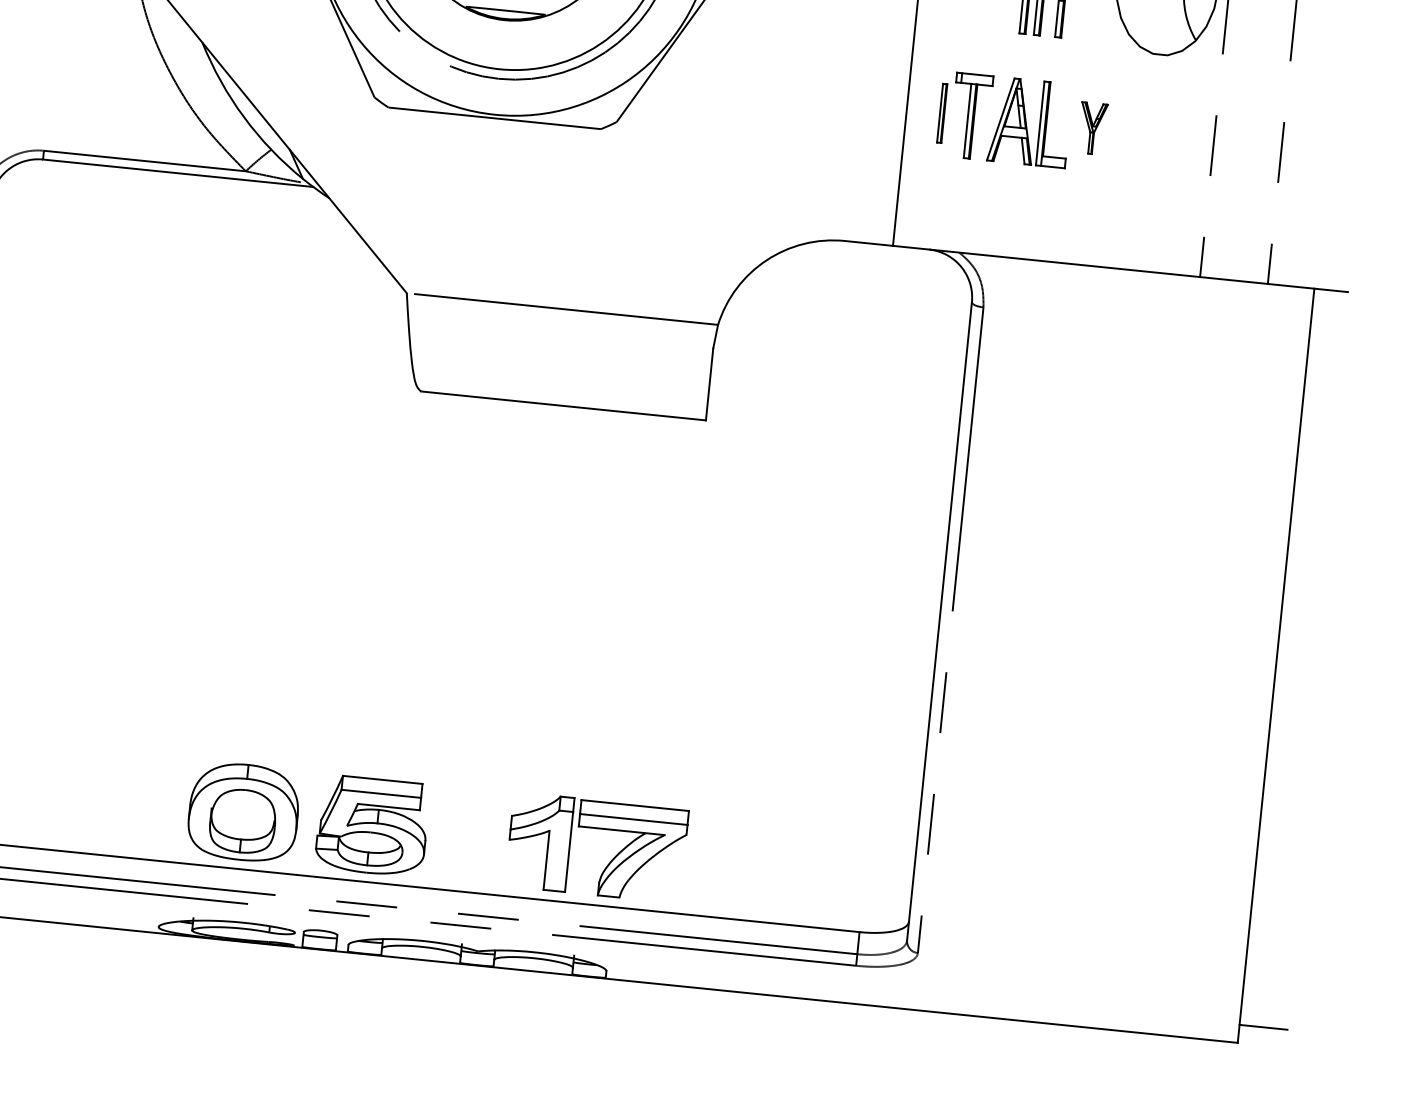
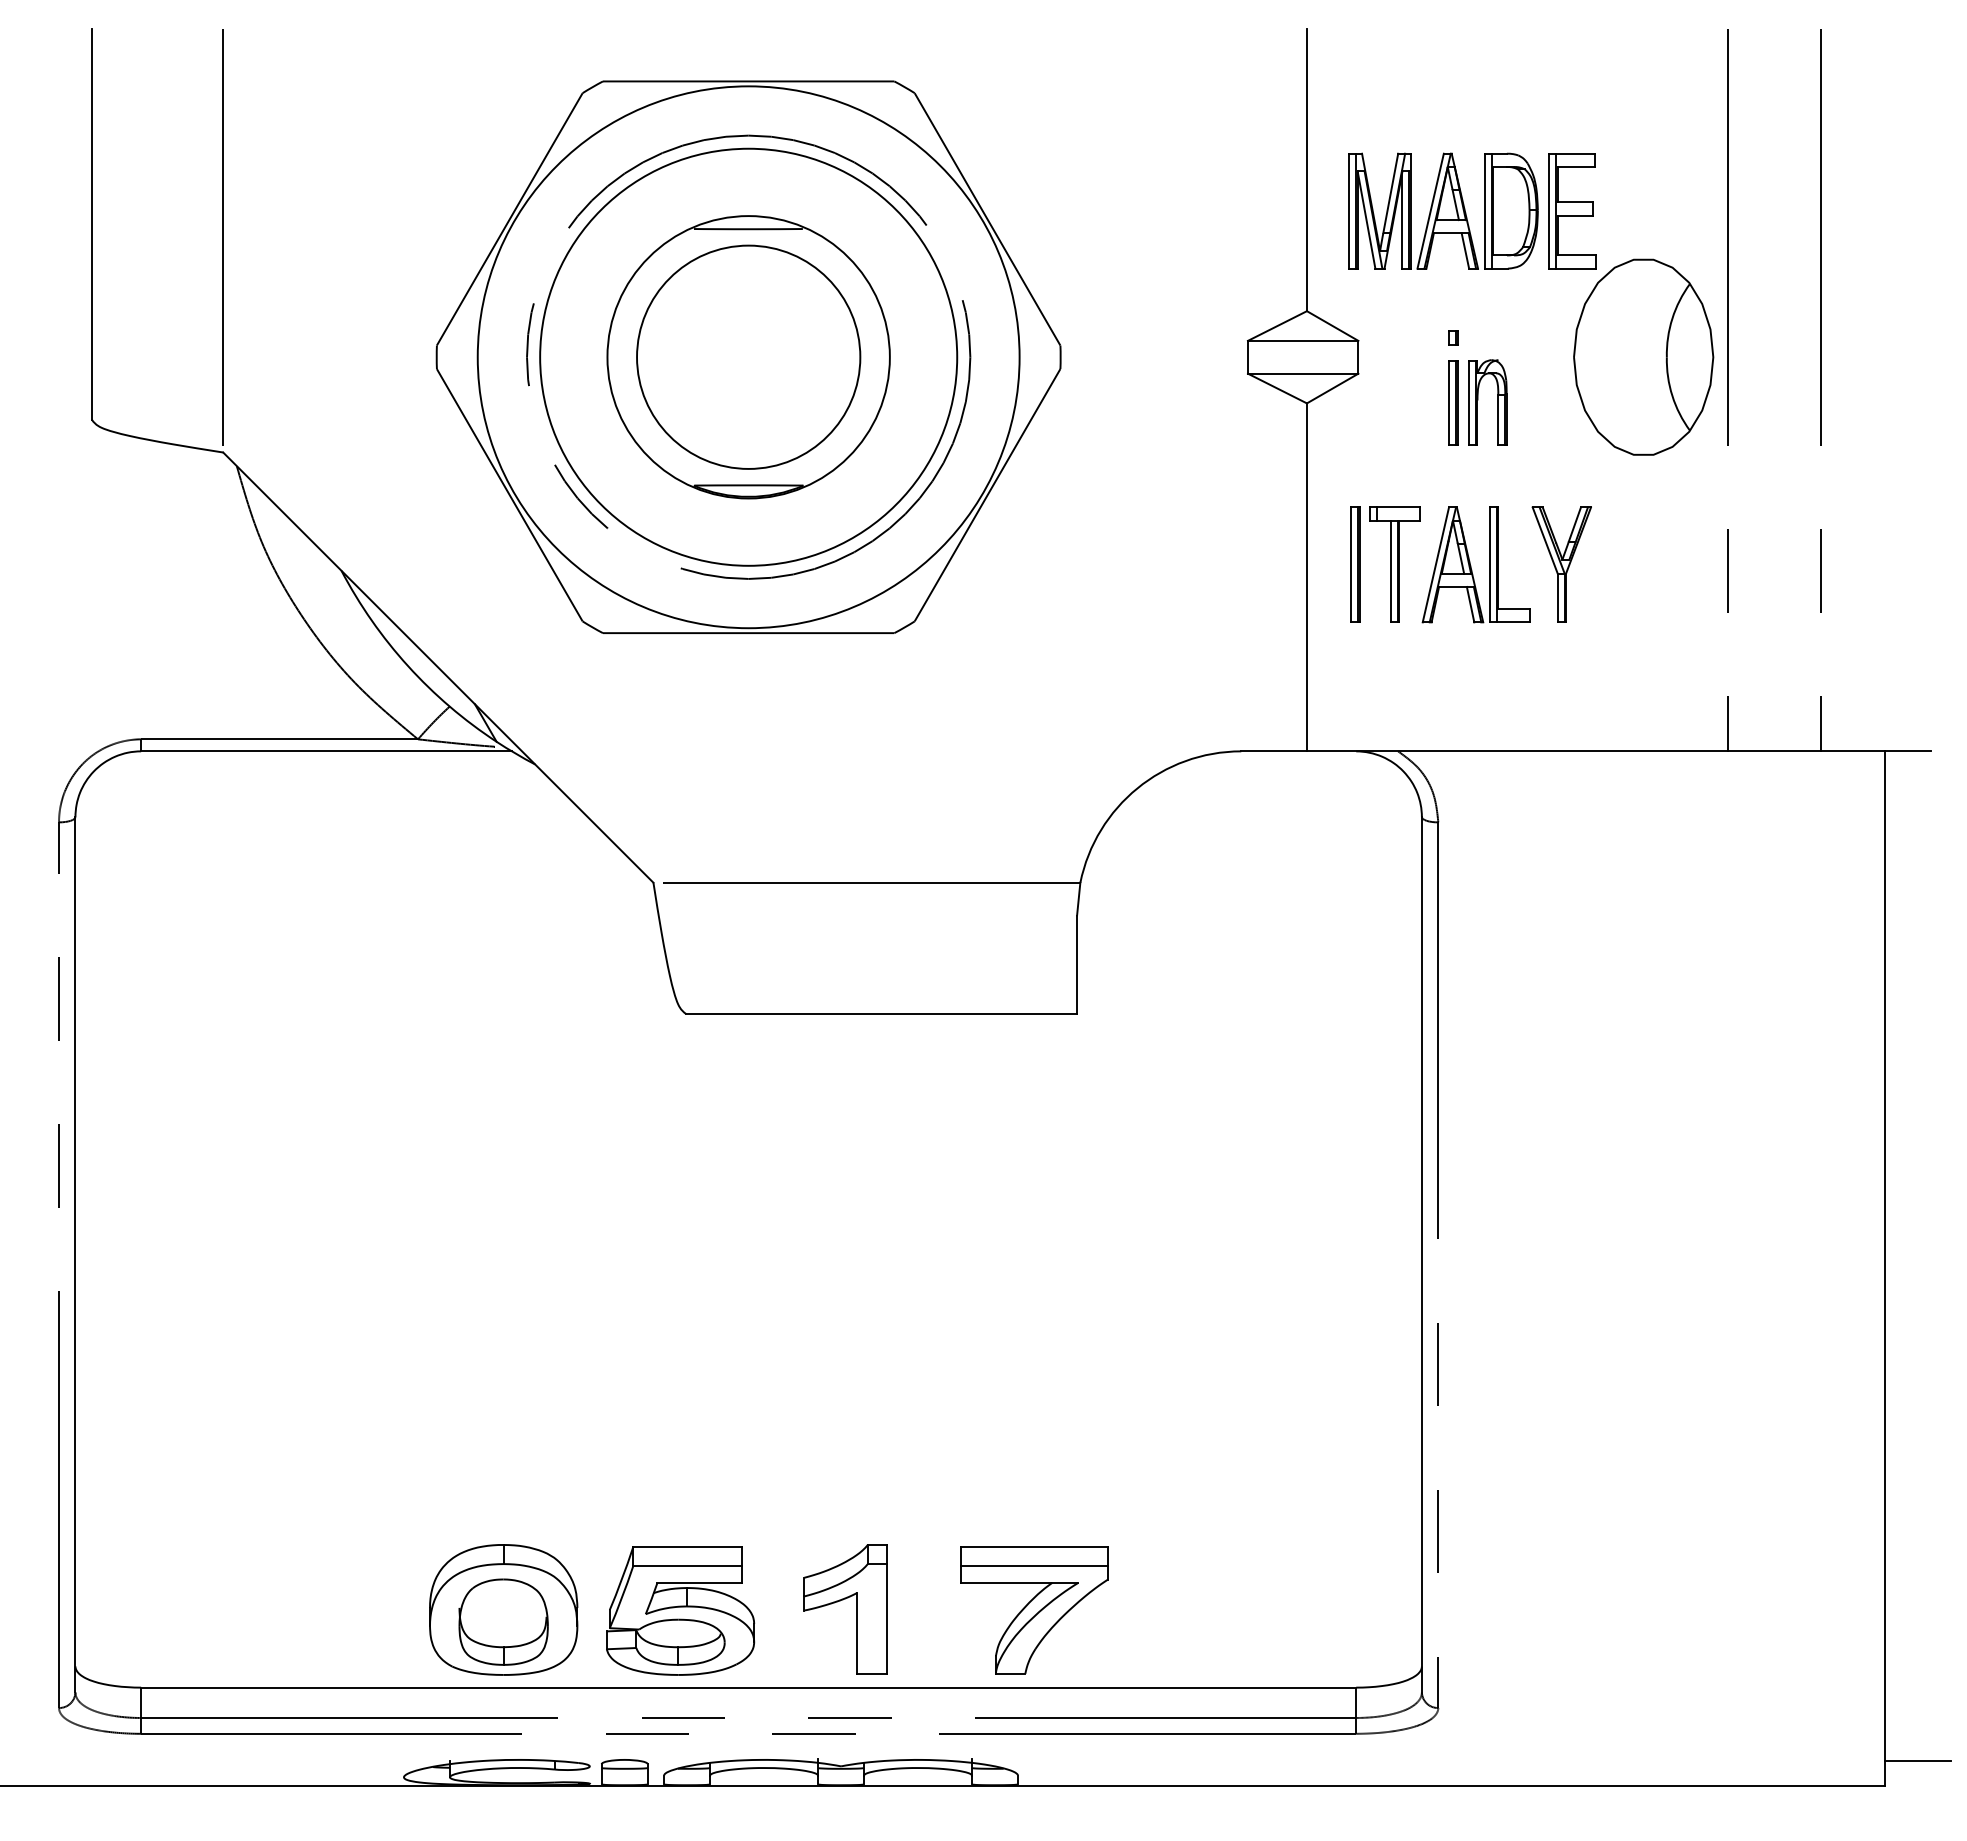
part: (942, 113) -> (1355, 564), size x1.43
part: (1092, 128) -> (1561, 564), size x1.67
part: (538, 835) -> (843, 1600), moved

